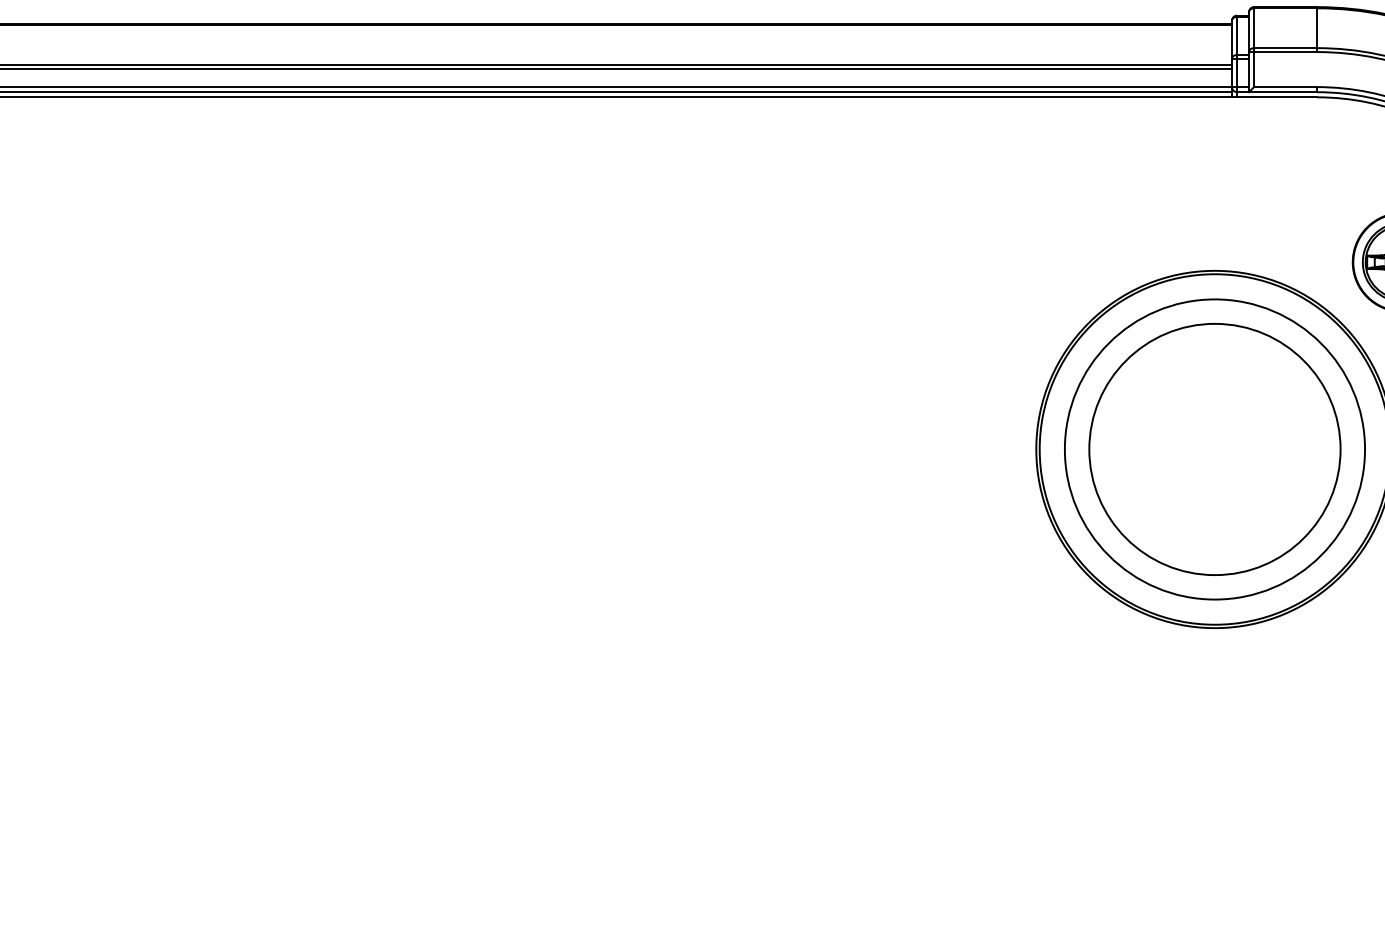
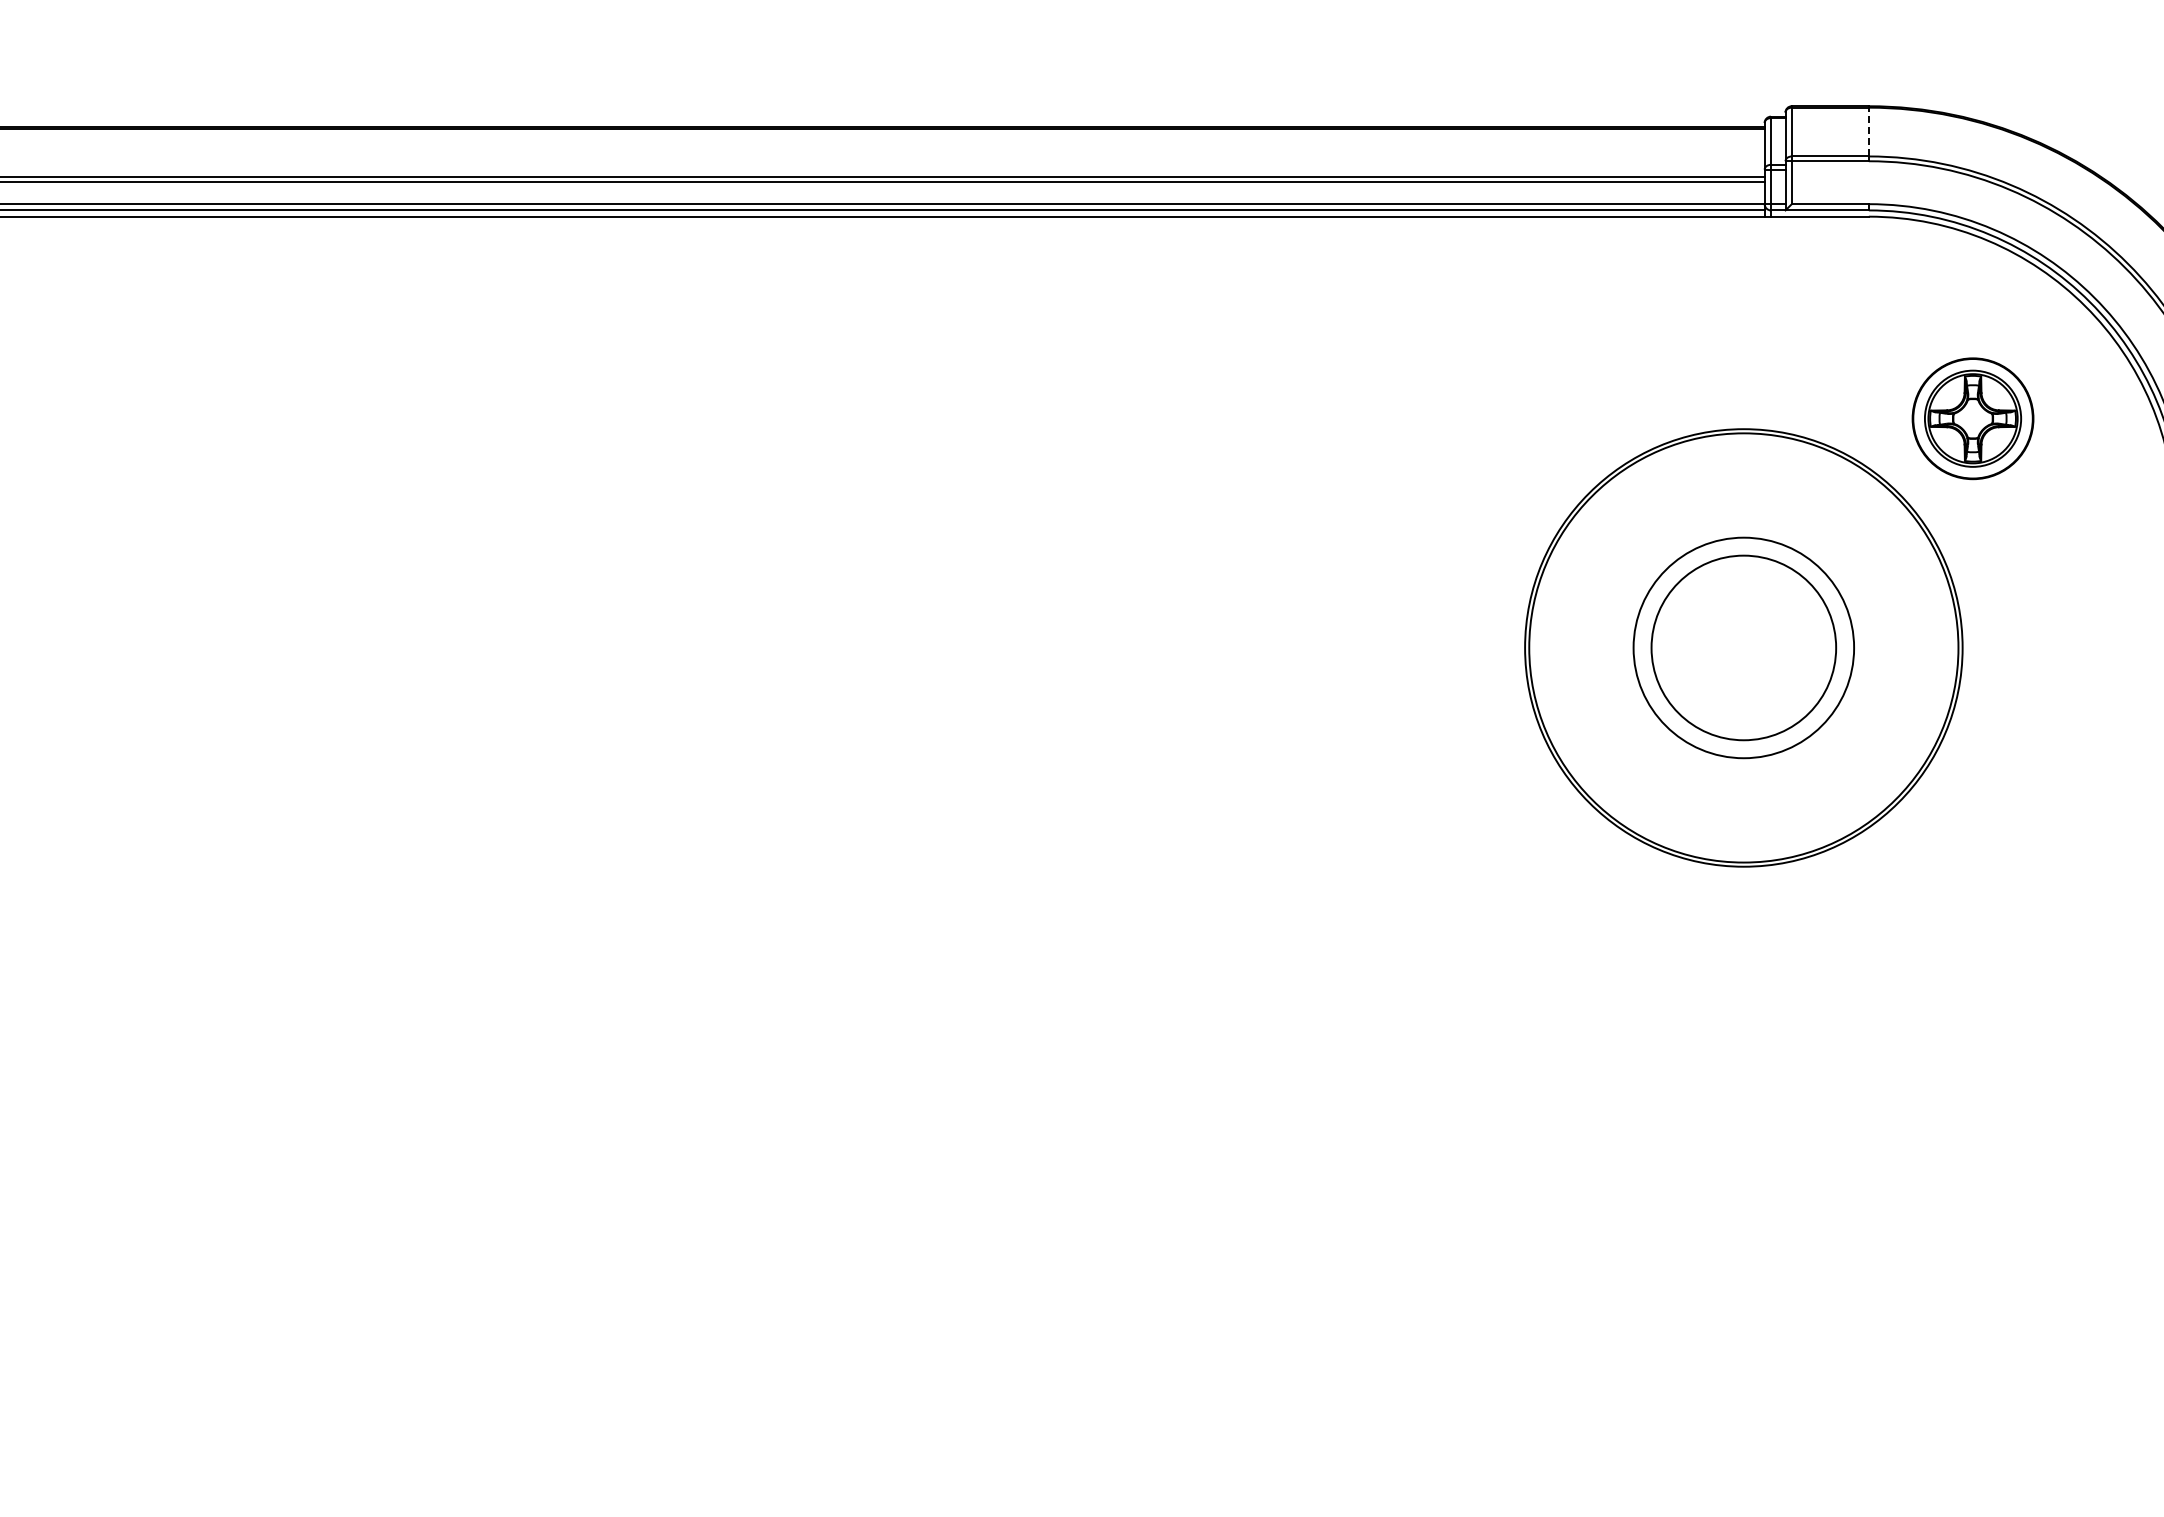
line: (1316, 27) -> (1868, 131), solid -> dashed
circle: (1214, 449) -> (1743, 647), size x0.6
circle: (1214, 449) -> (1743, 647), size x0.6

